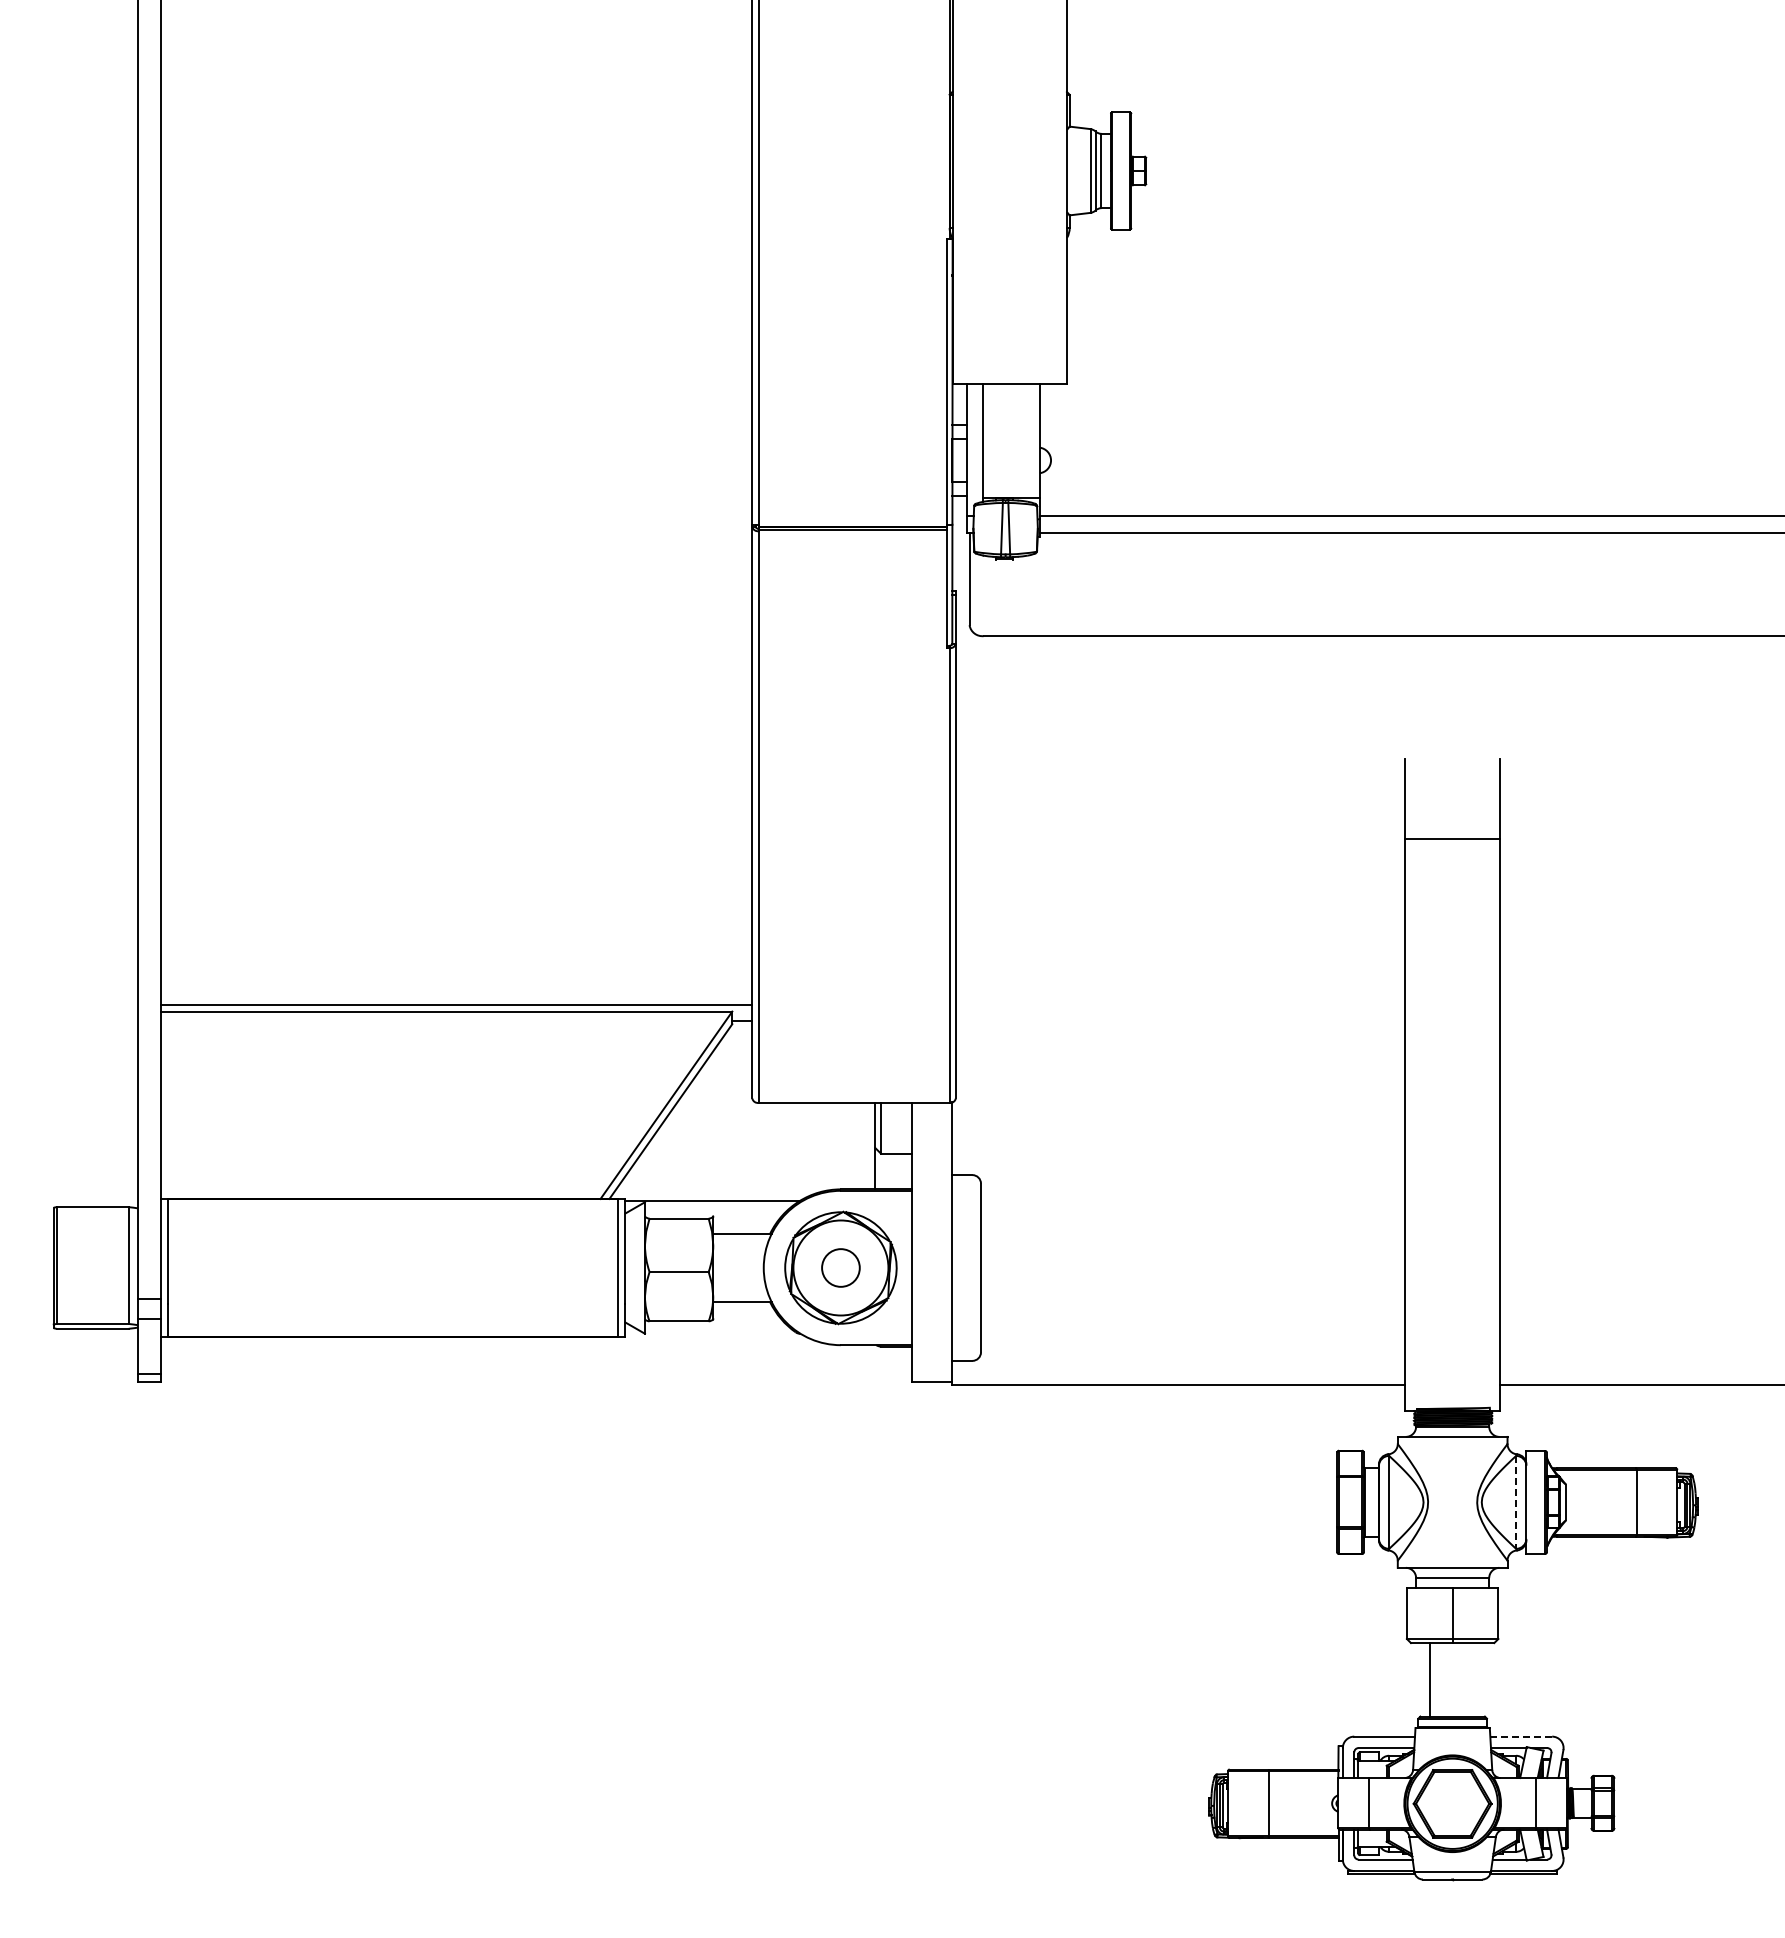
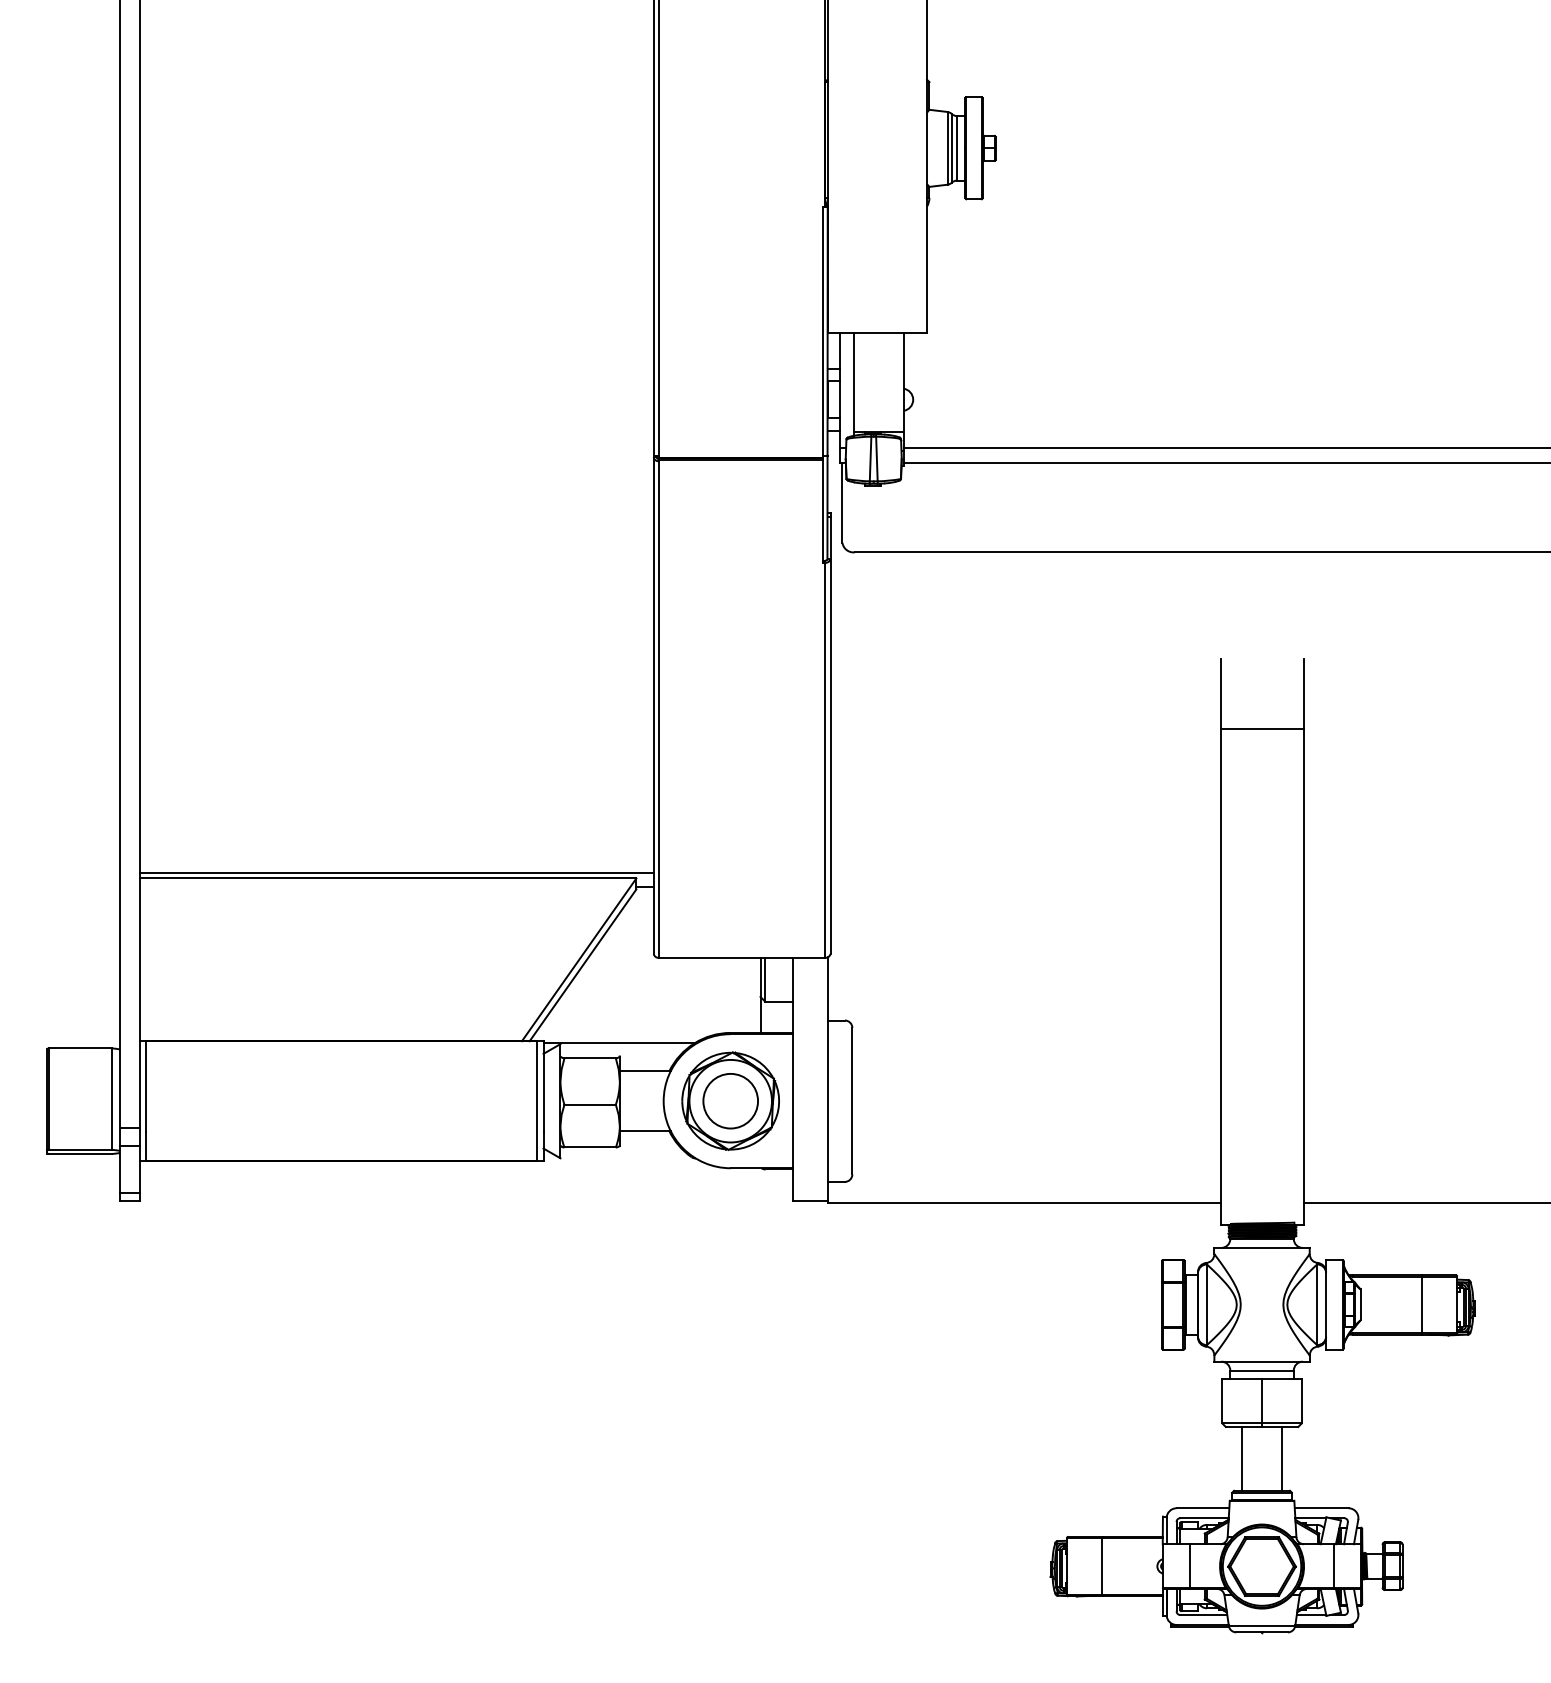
circle: (840, 1267) -> (730, 1100), size x1.67
line: (1516, 1502) -> (1317, 1304), dashed -> solid
line: (1475, 1679) -> (1281, 1458), added
line: (1521, 1736) -> (1321, 1508), dashed -> solid

